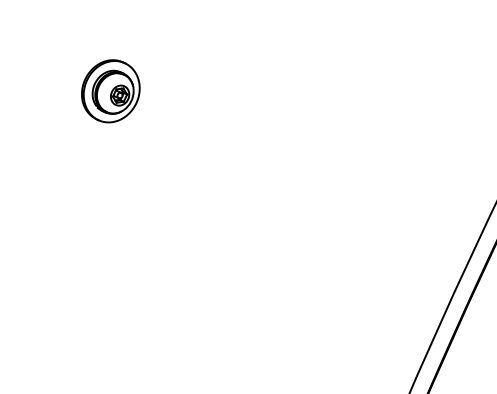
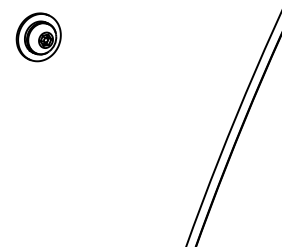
part: (110, 91) -> (38, 37), size x1.43

